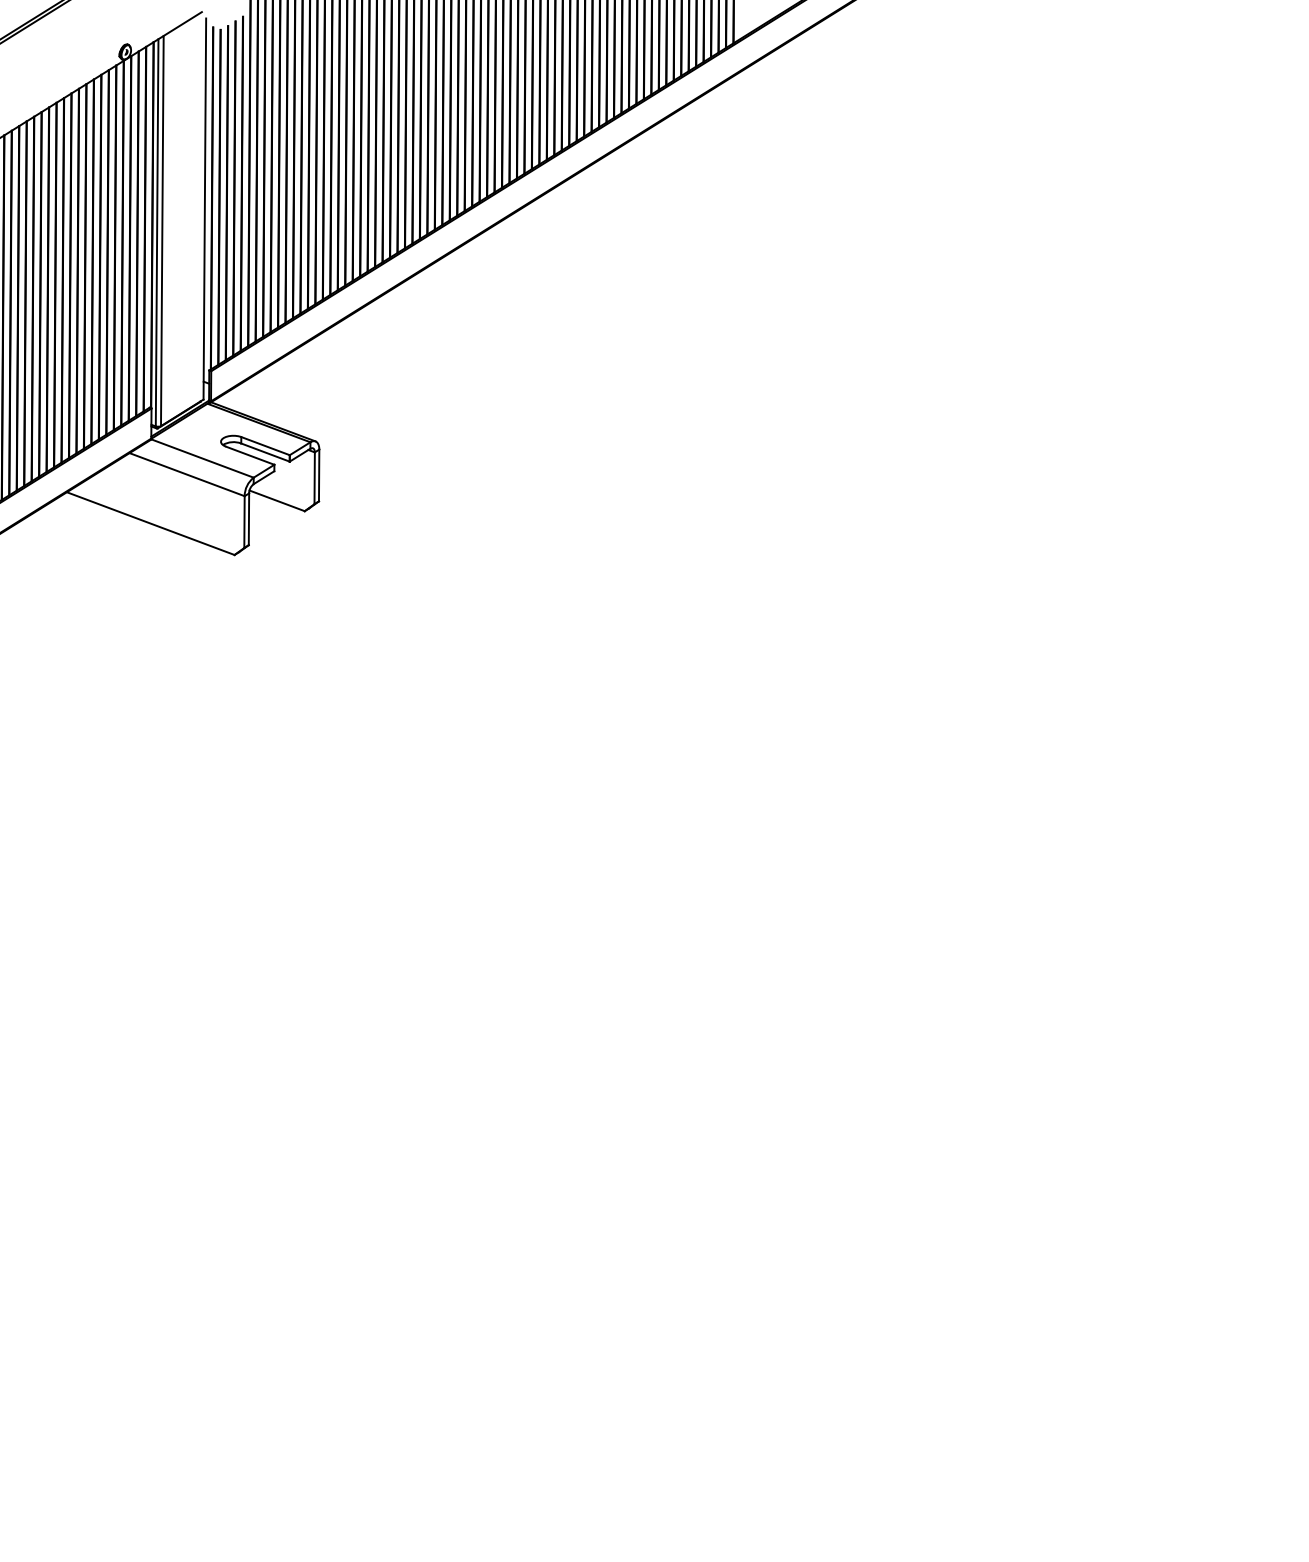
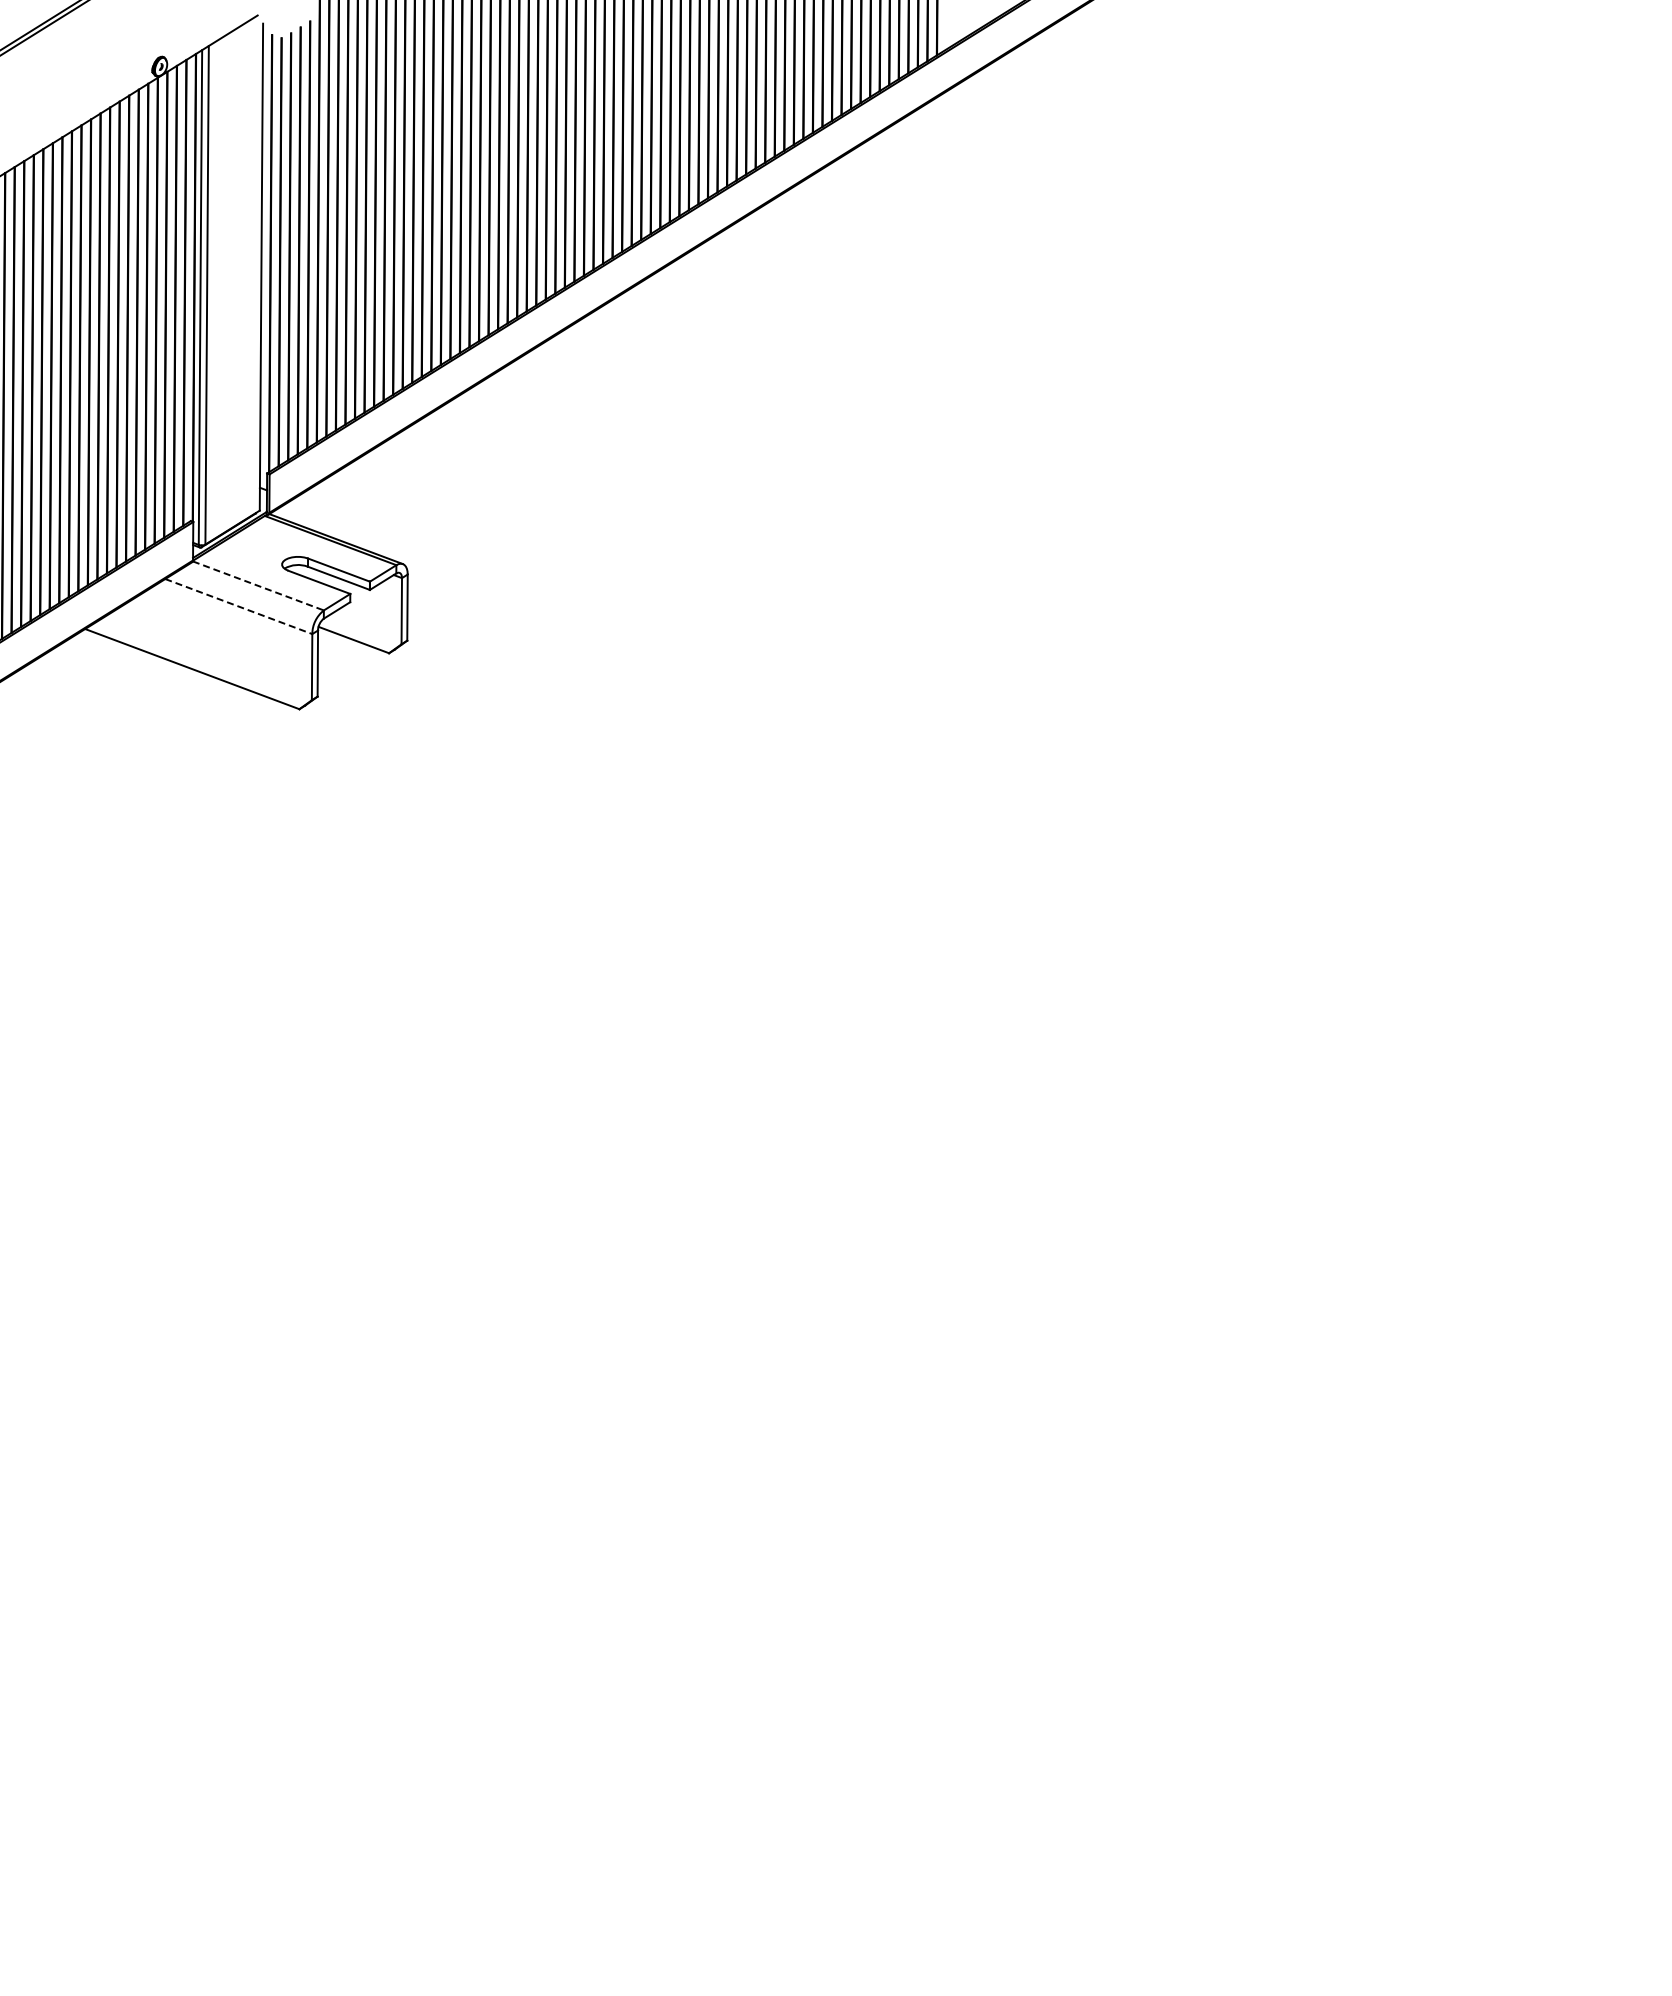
line: (202, 458) -> (258, 585), solid -> dashed
line: (186, 474) -> (238, 606), solid -> dashed

